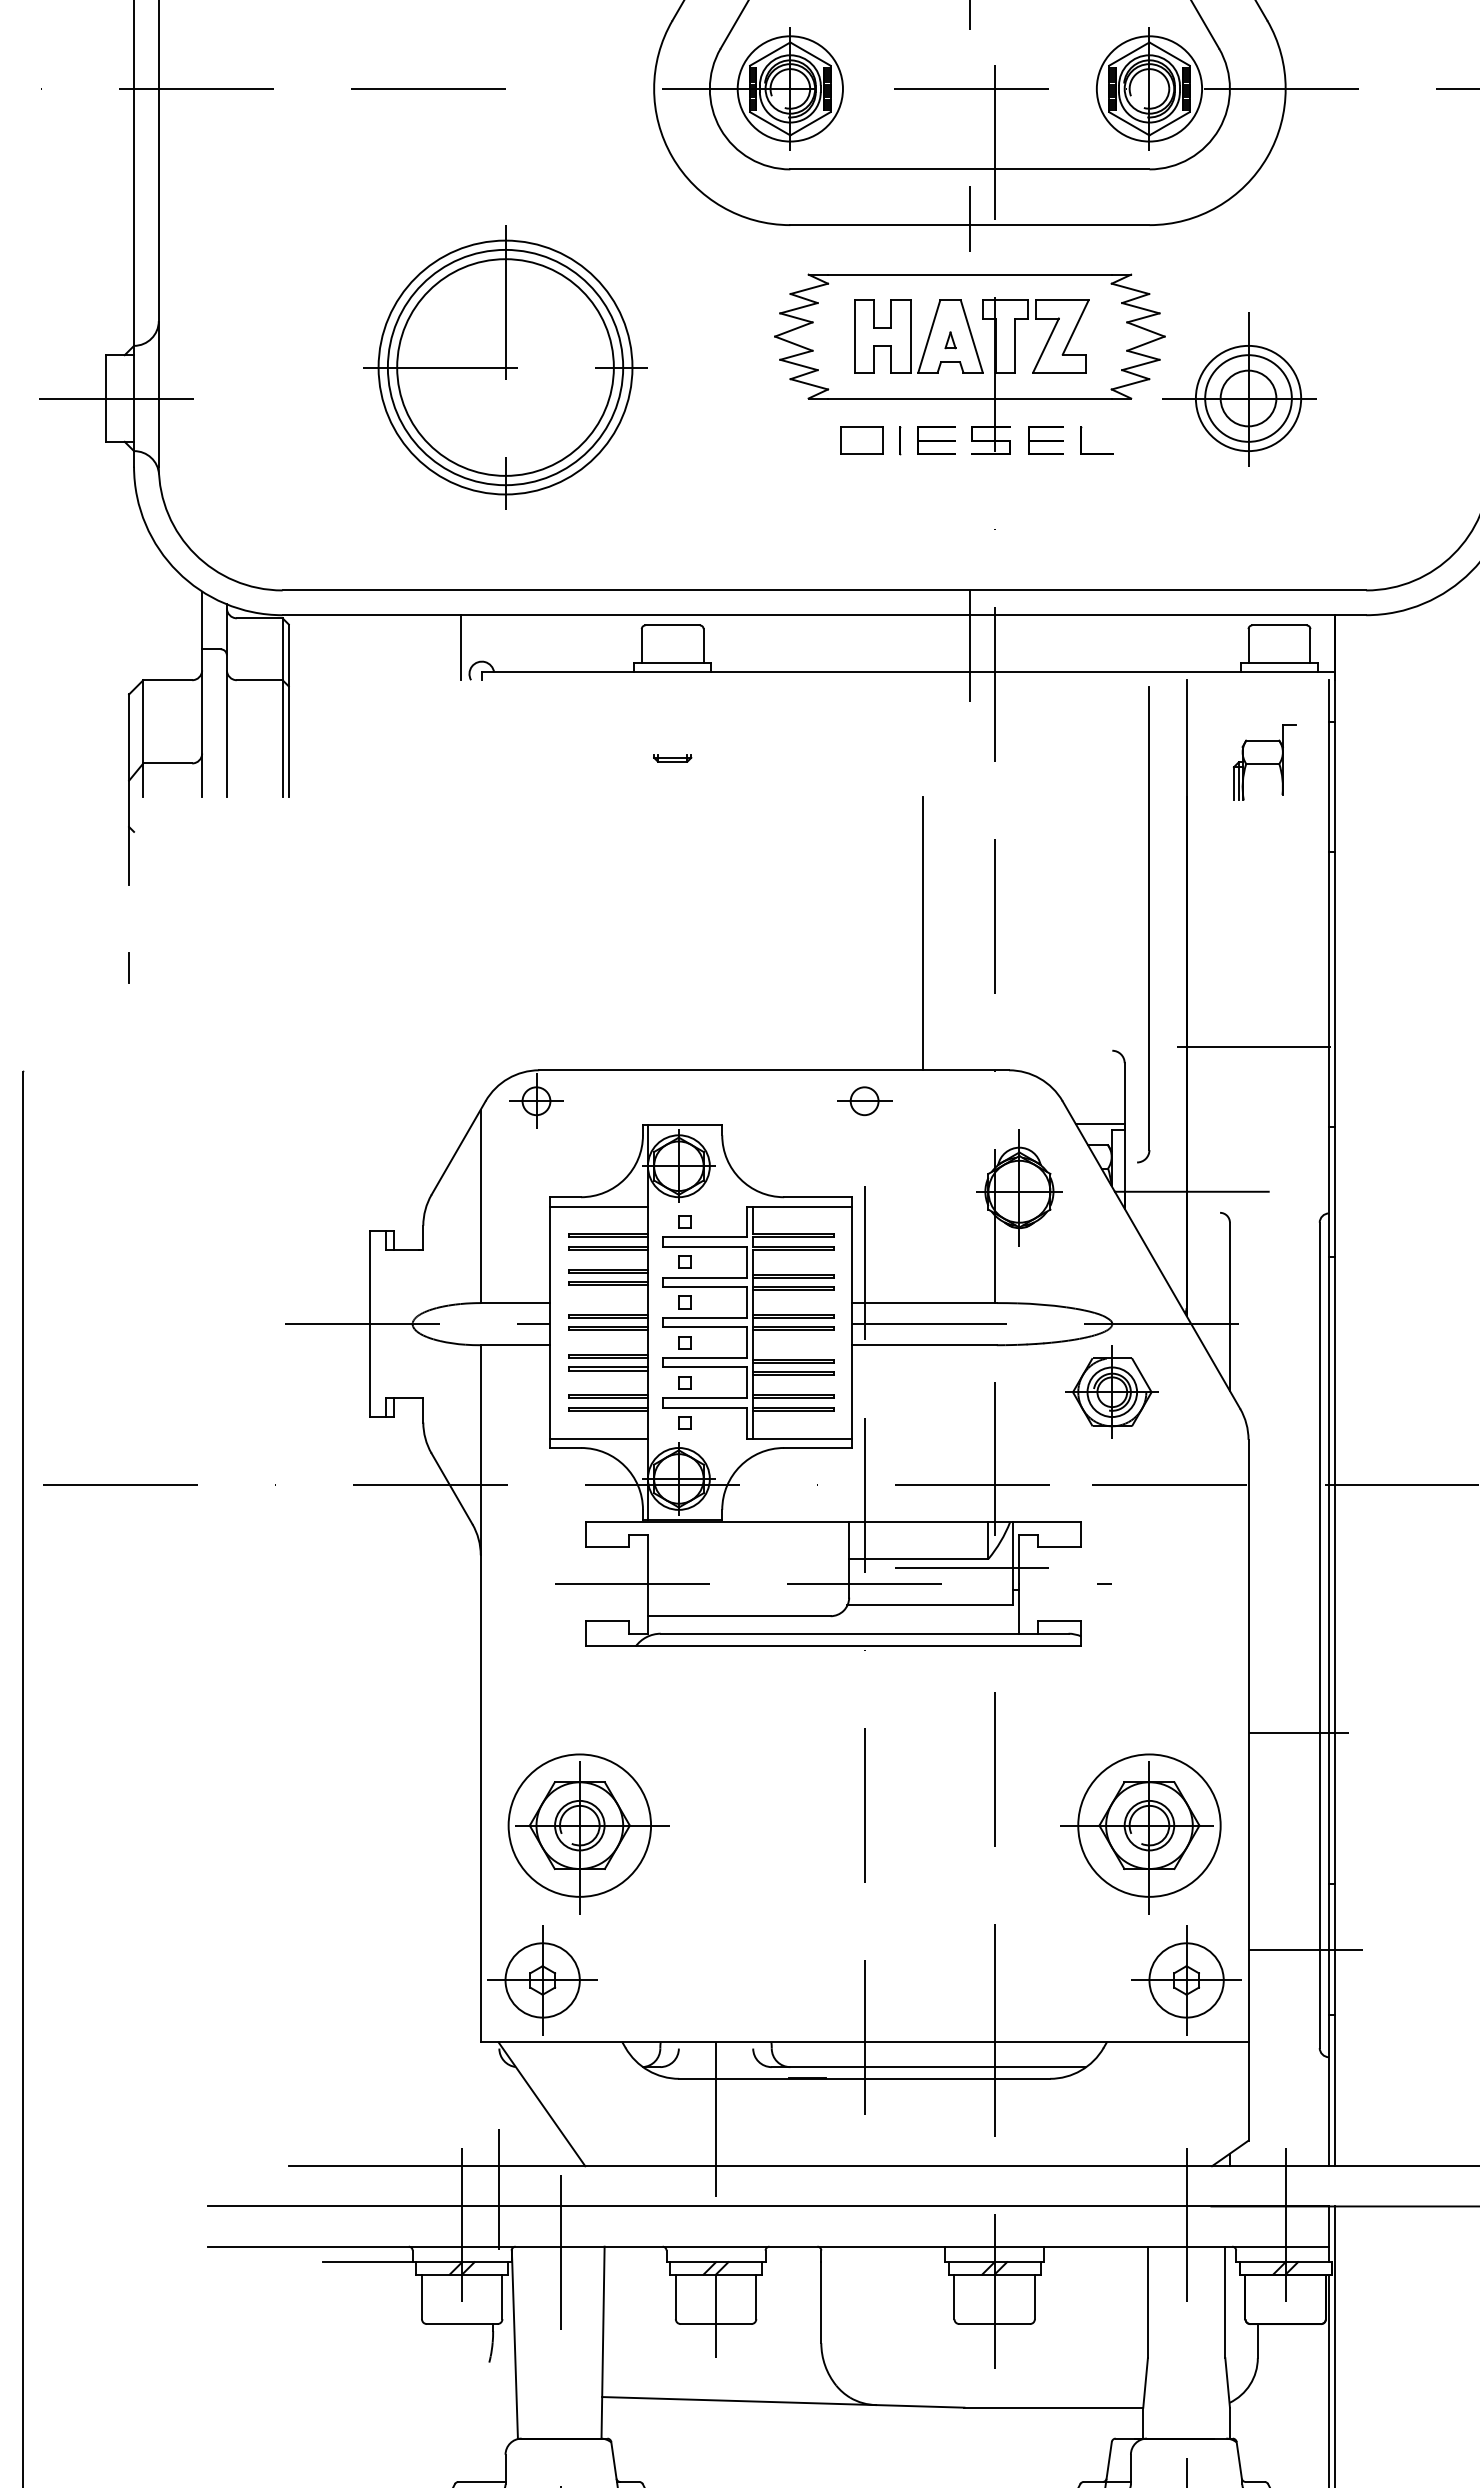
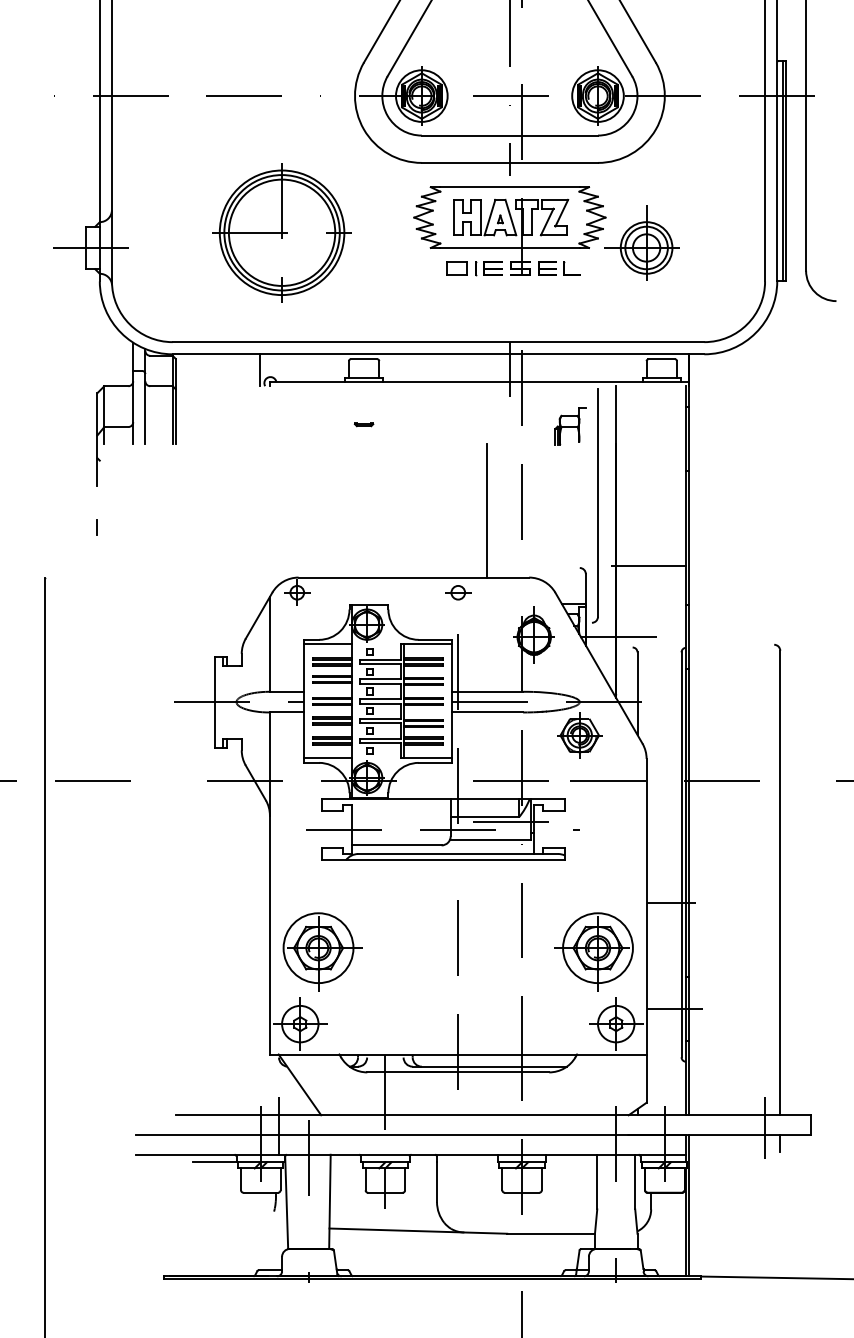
part: (1264, 762) -> (570, 426), moved

